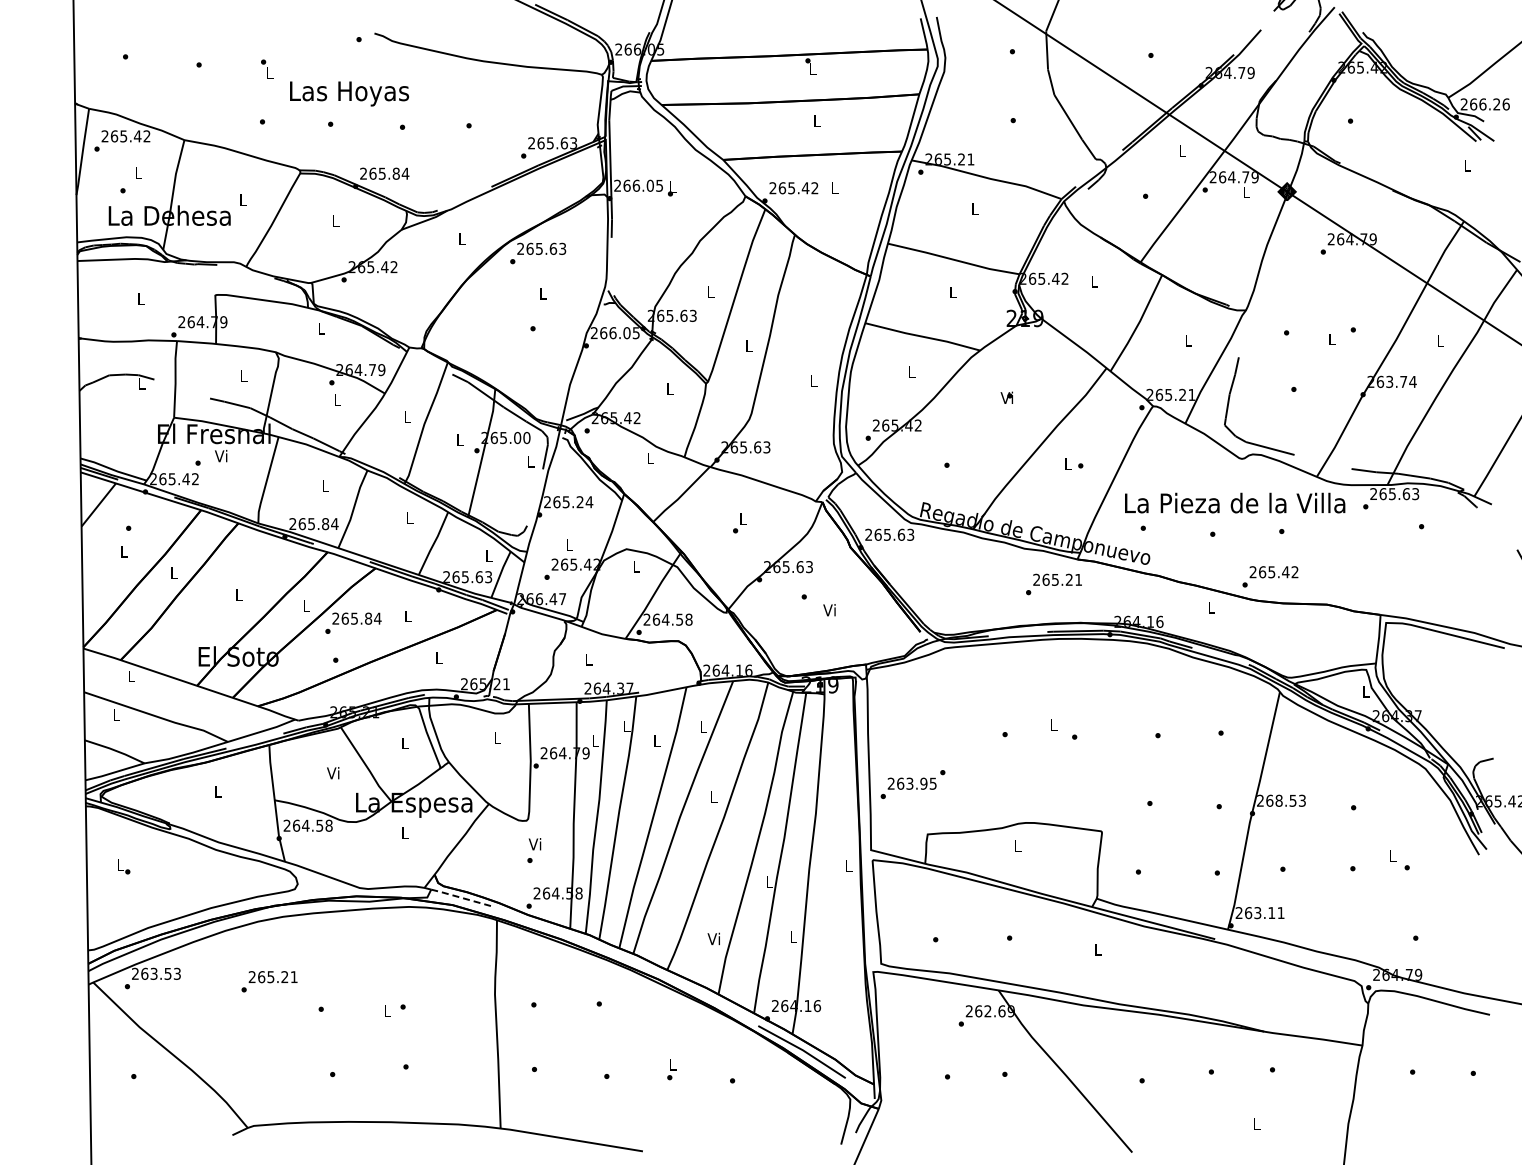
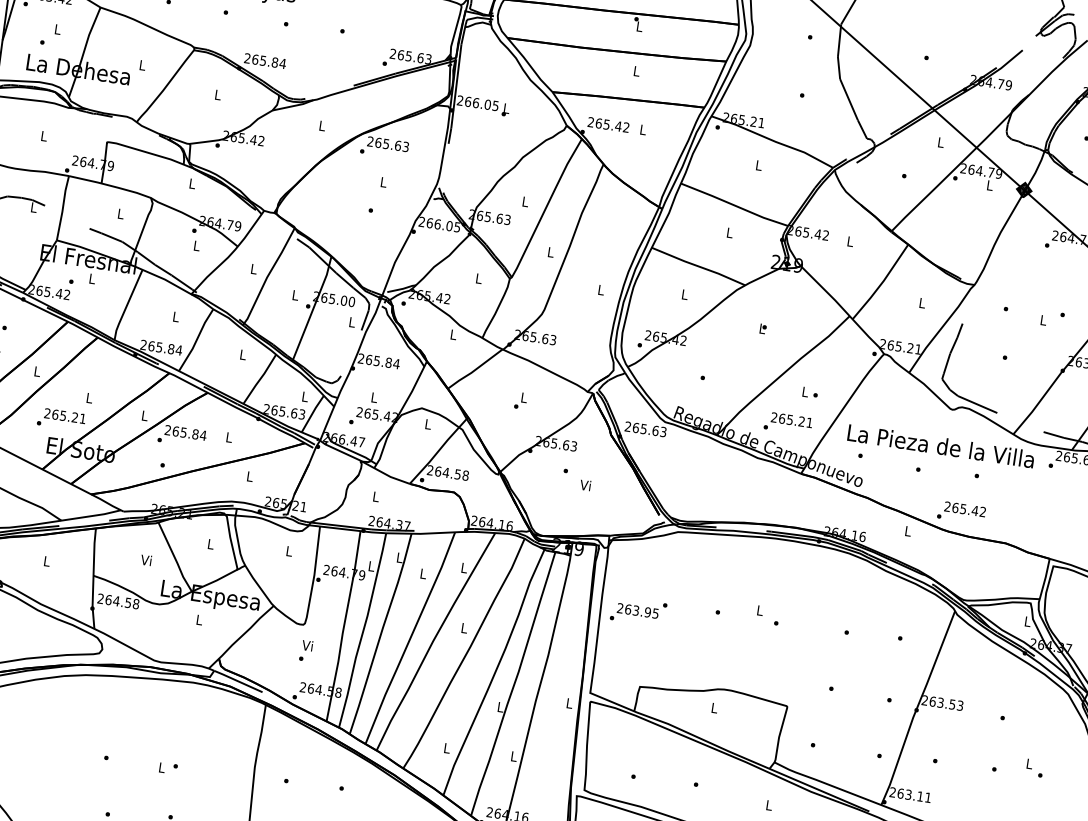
text: (1006, 397) -> (761, 328), Vi -> L
text: (220, 455) -> (91, 278), Vi -> L
text: (579, 502) -> (388, 362), 265.24 -> 265.84
text: (1053, 584) -> (787, 423), moved
text: (912, 784) -> (638, 611), moved
text: (1278, 800) -> (940, 702), 268.53 -> 263.53
line: (460, 897) -> (237, 681), dashed -> solid
text: (713, 938) -> (446, 747), Vi -> L
text: (269, 981) -> (61, 419), moved

